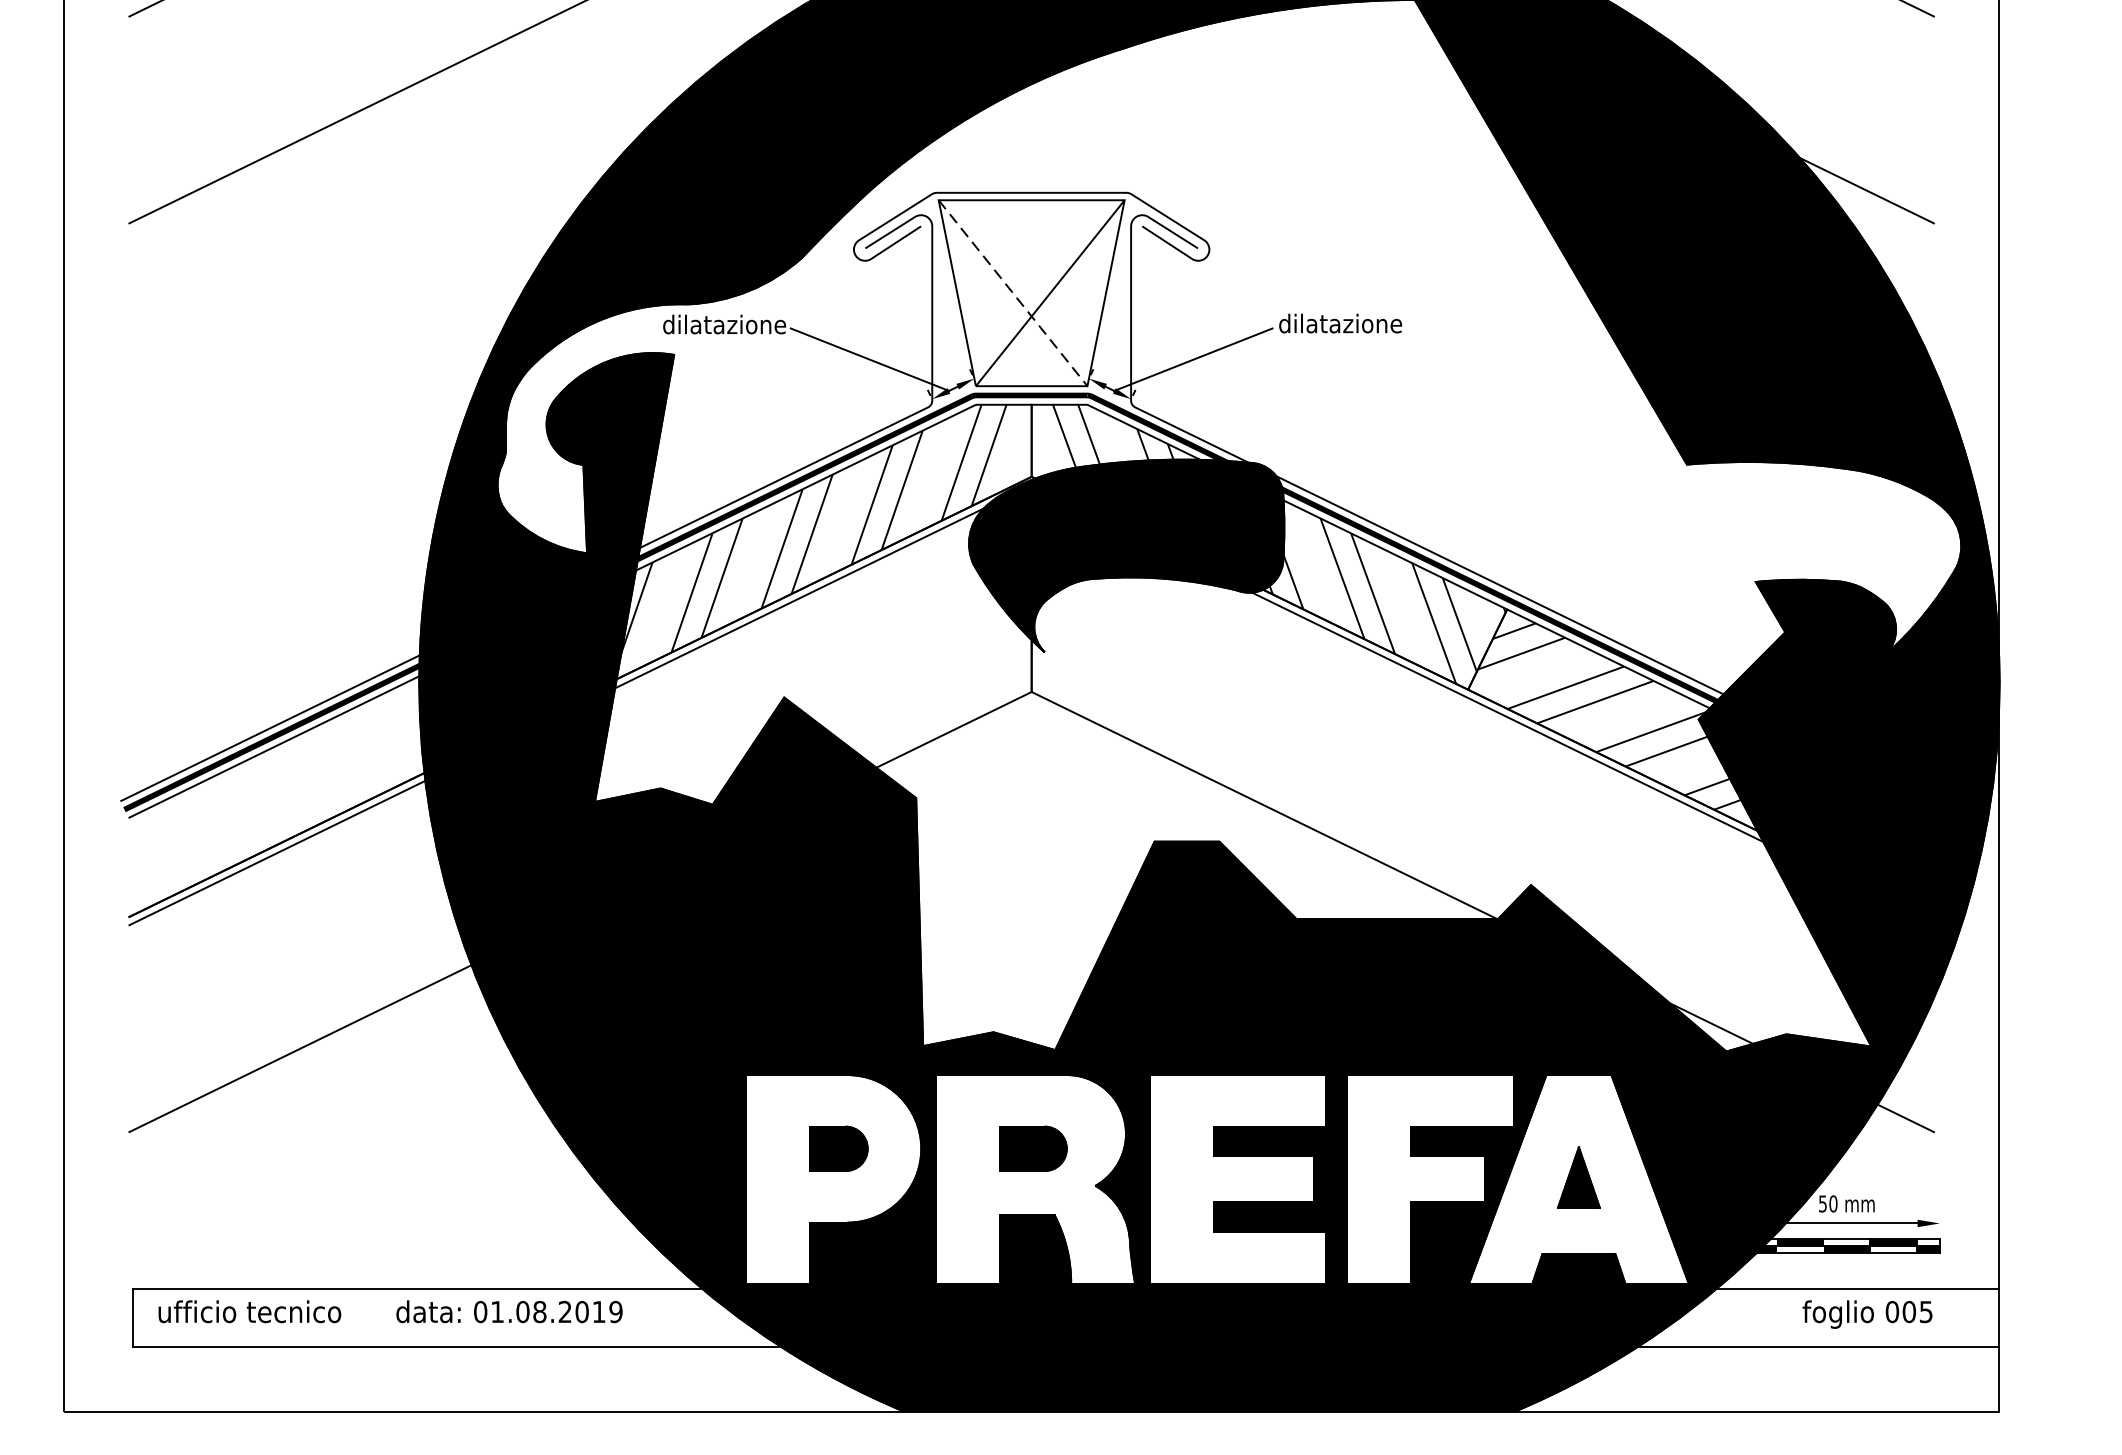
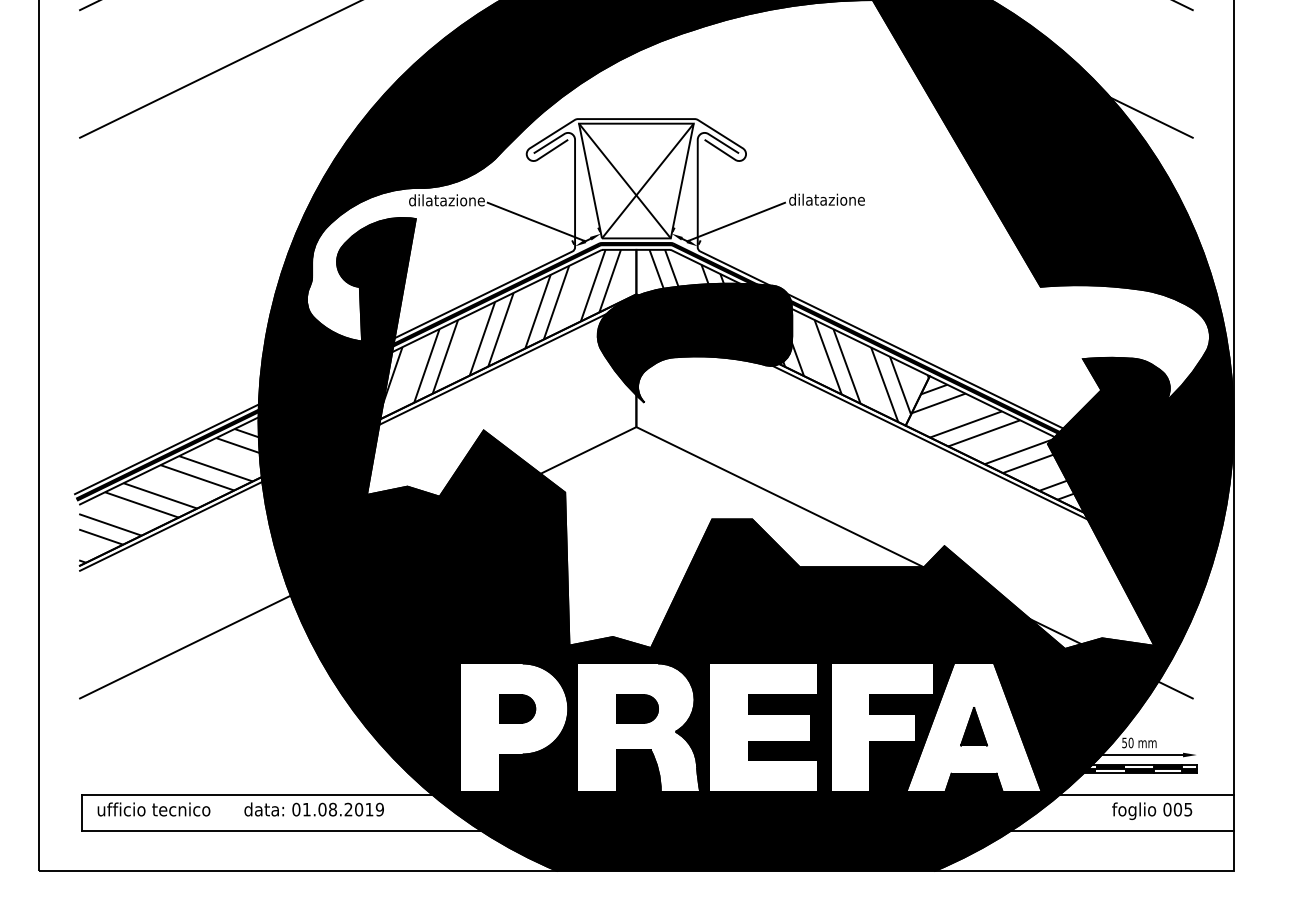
line: (1013, 293) -> (625, 181), dashed -> solid
hatch: (359, 765) -> (221, 472), added

